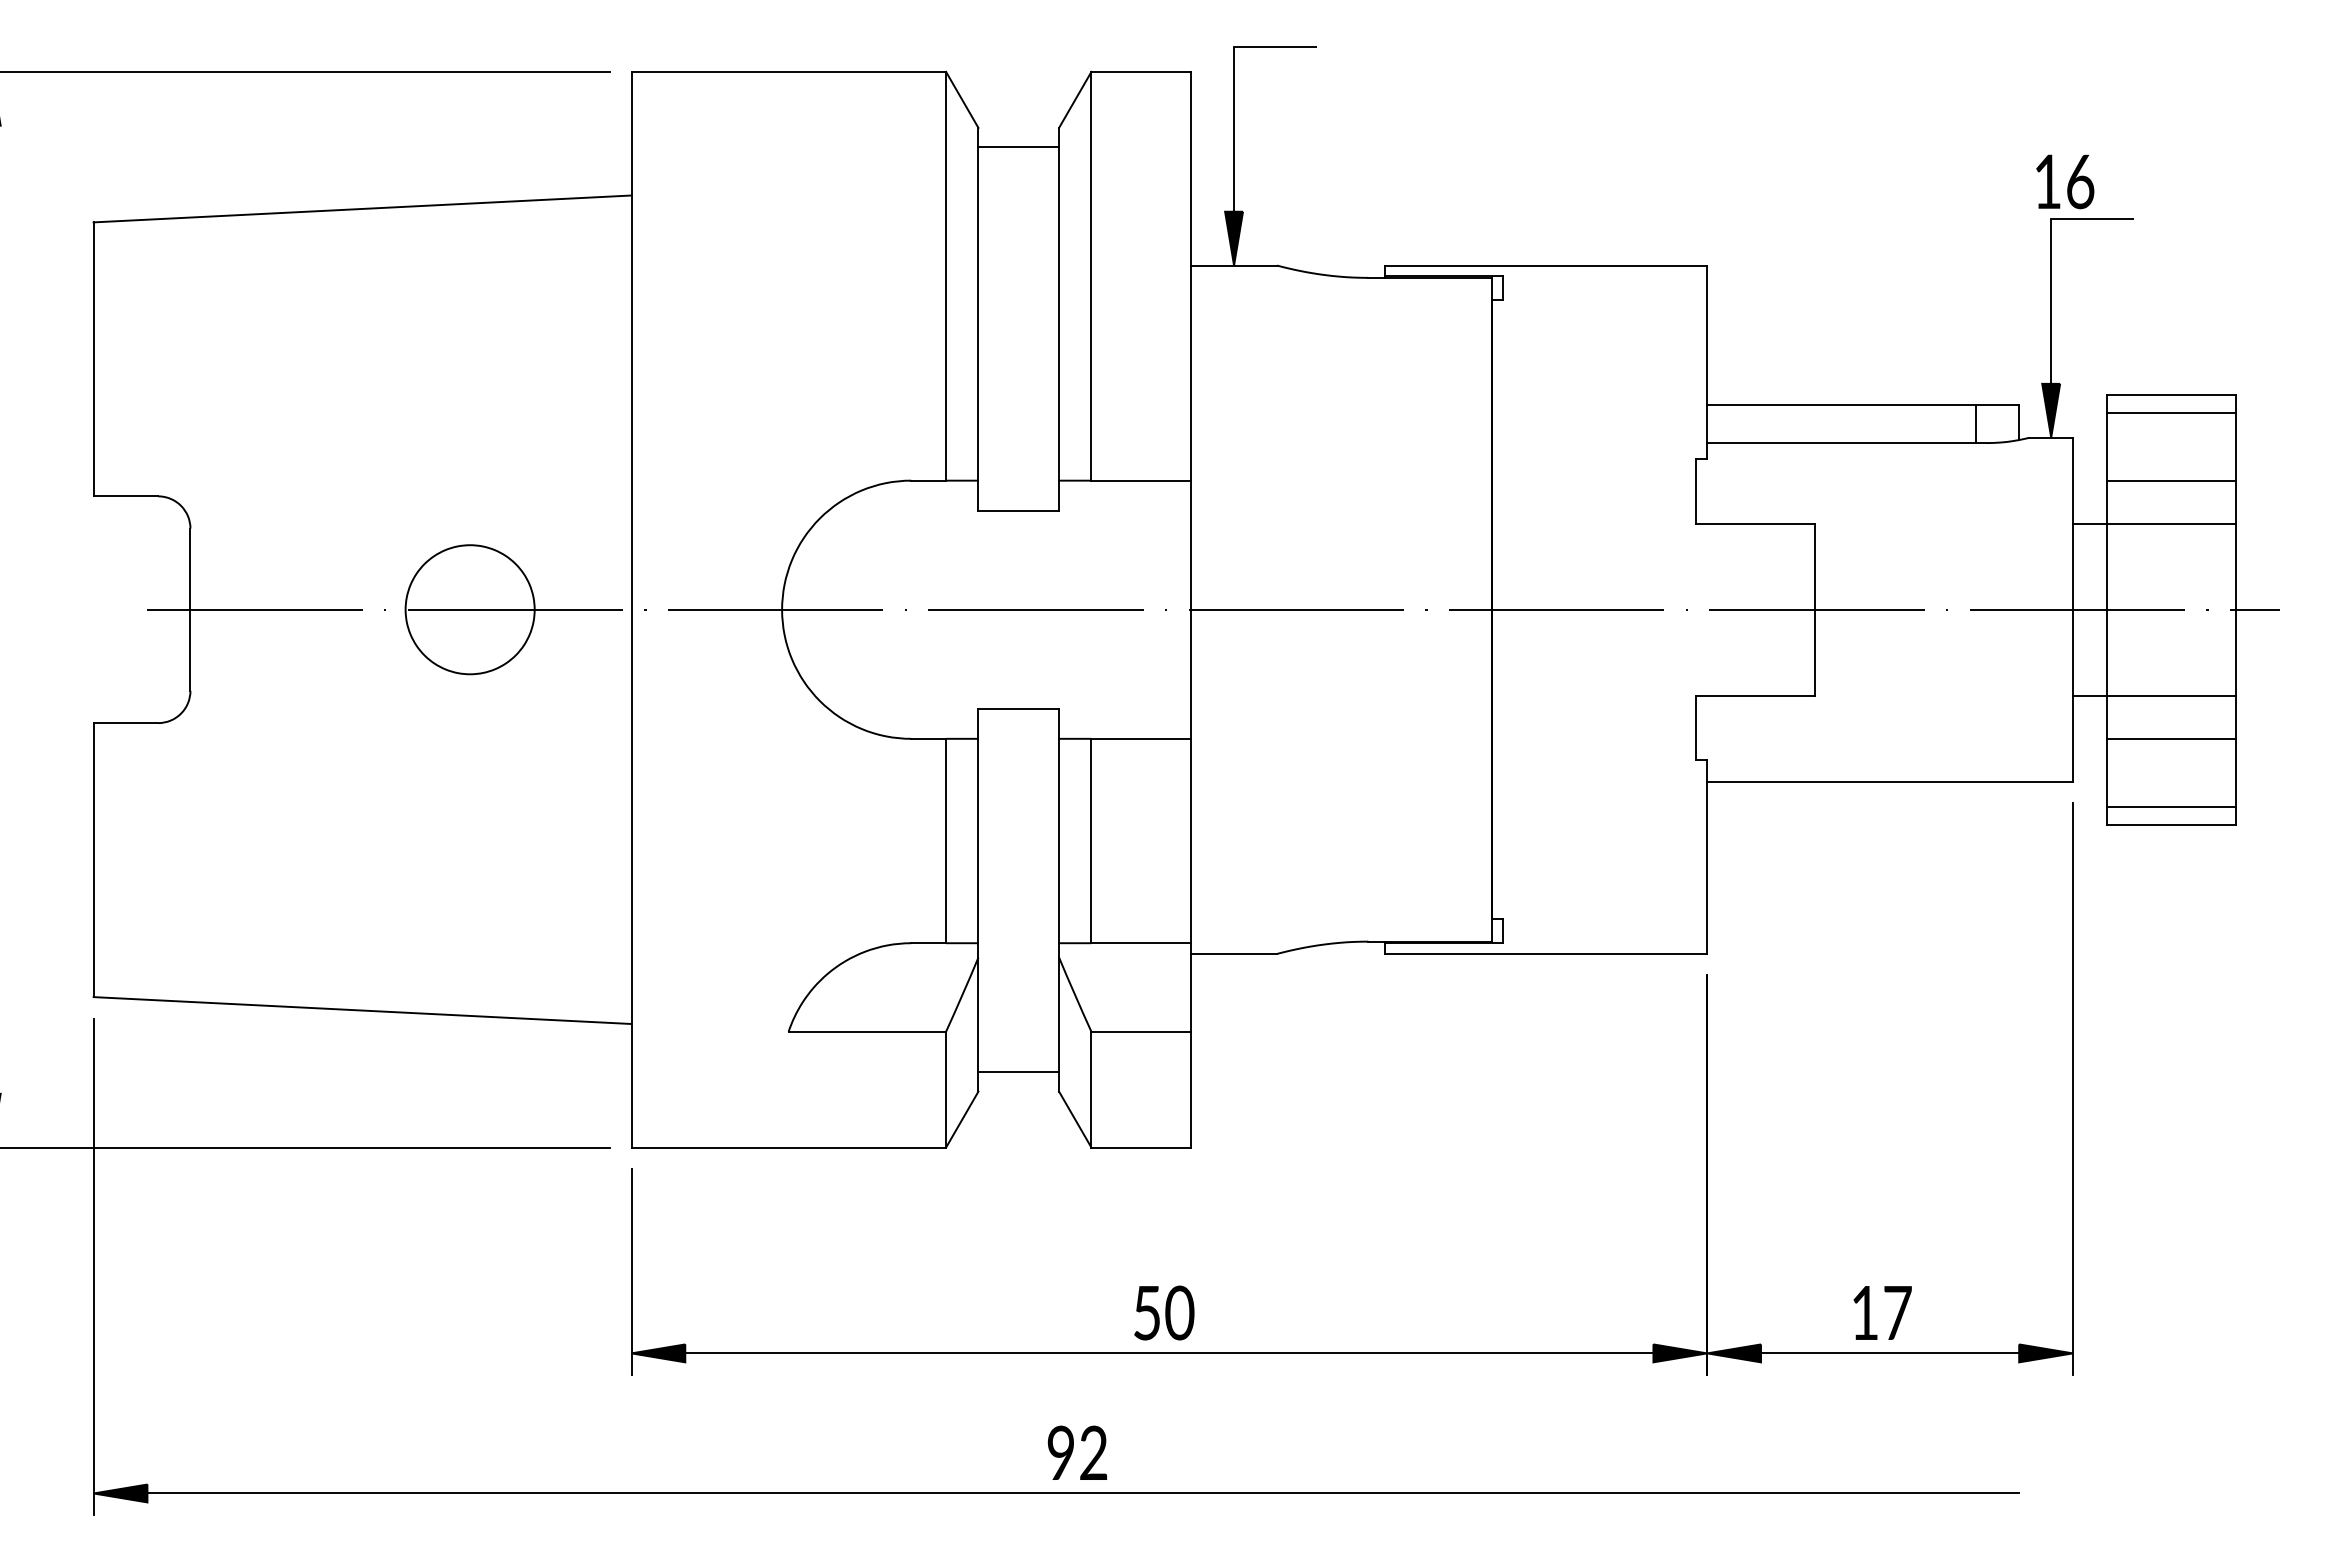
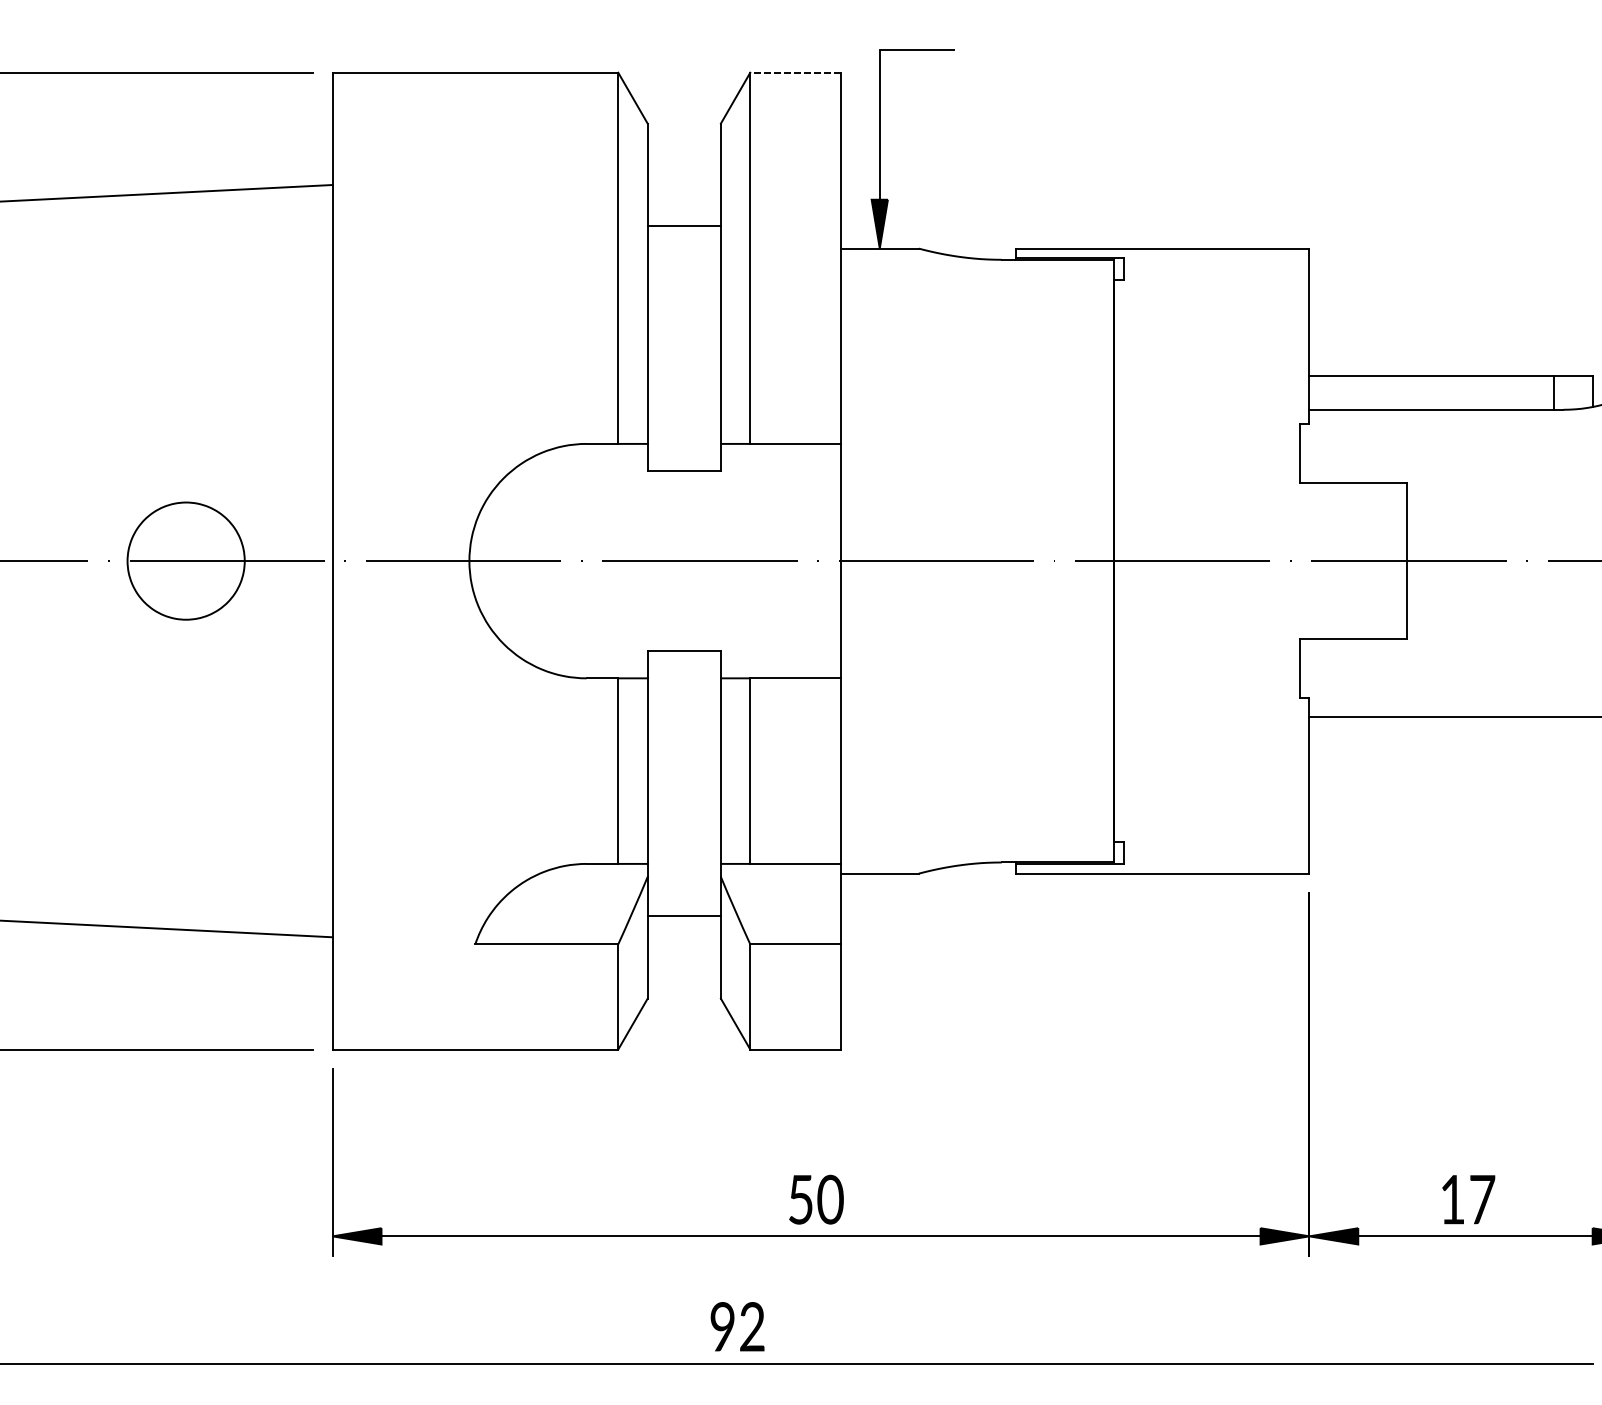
line: (1141, 71) -> (795, 72), solid -> dashed
line: (1018, 147) -> (684, 225), moved
line: (1018, 1072) -> (684, 915), moved

